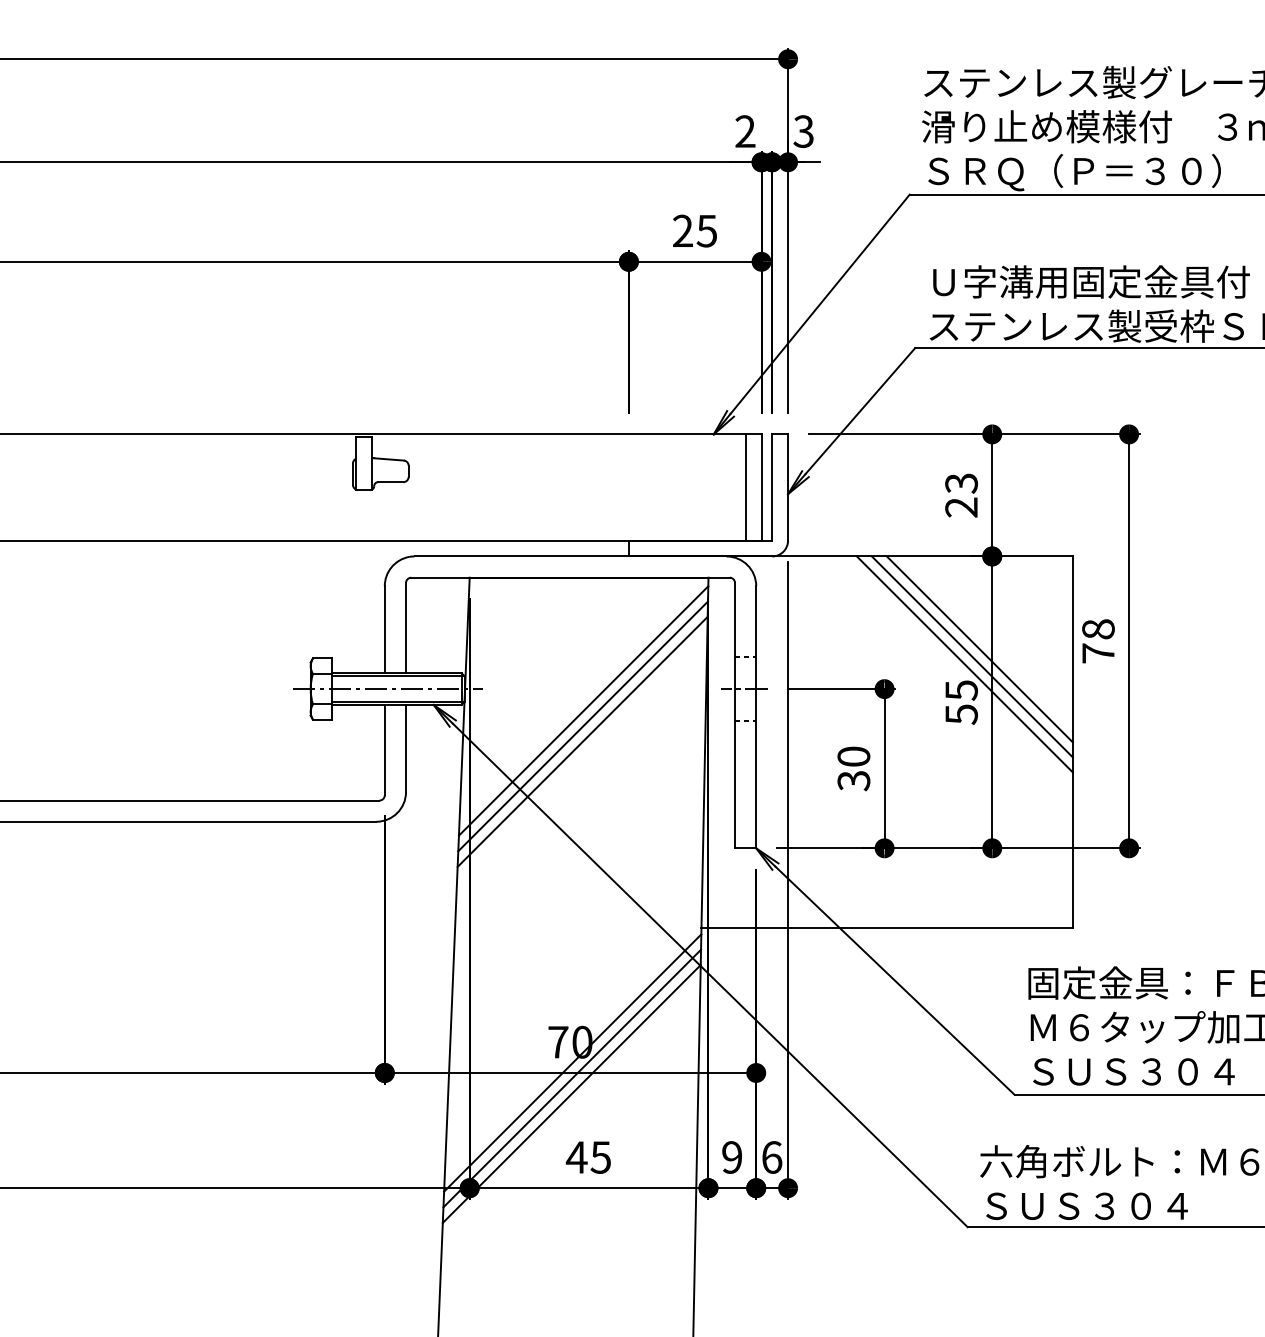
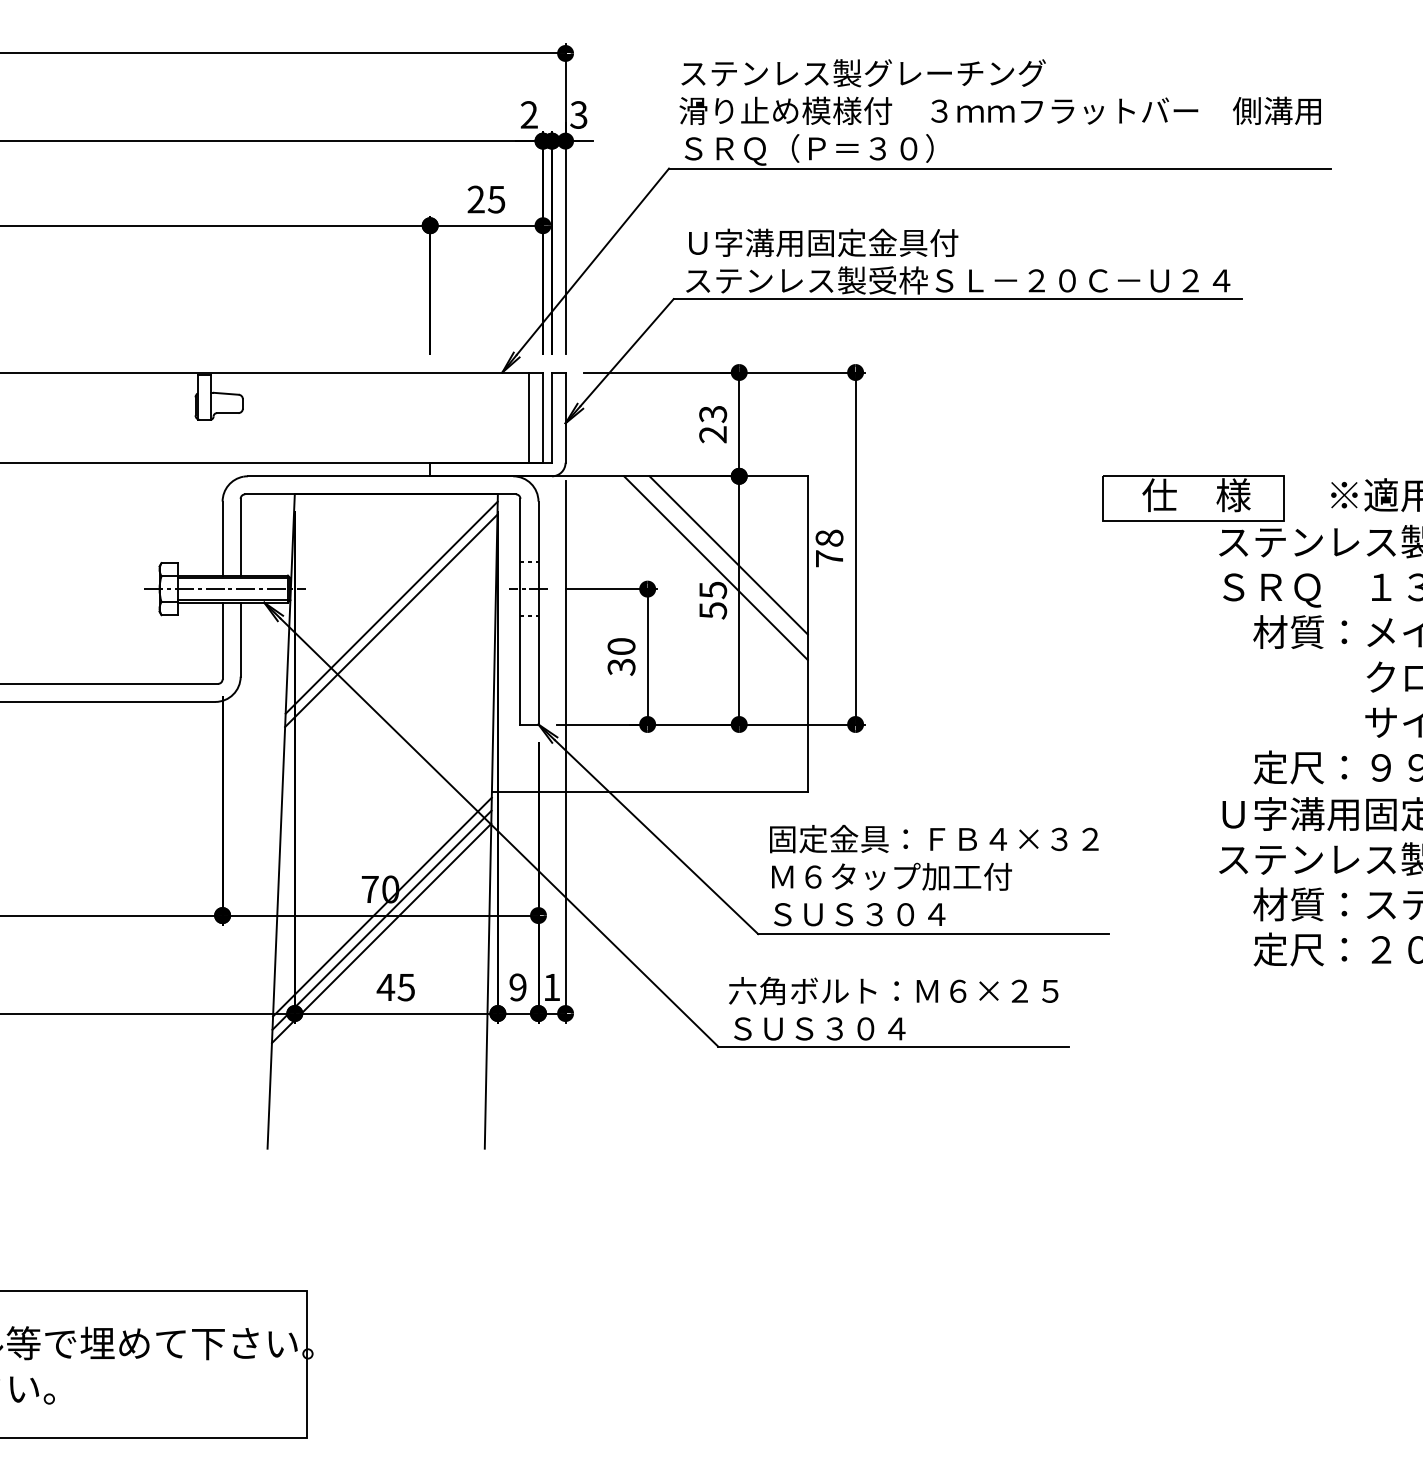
line: (971, 656) -> (721, 561), removed
line: (582, 741) -> (390, 633), removed
text: (771, 1157) -> (551, 987), 6 -> 1

